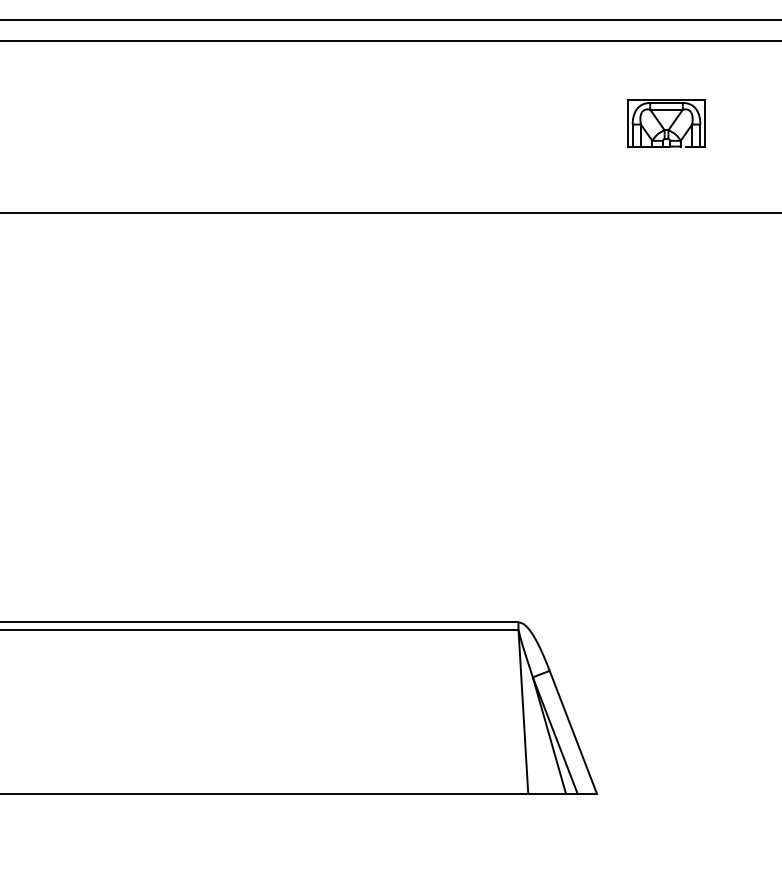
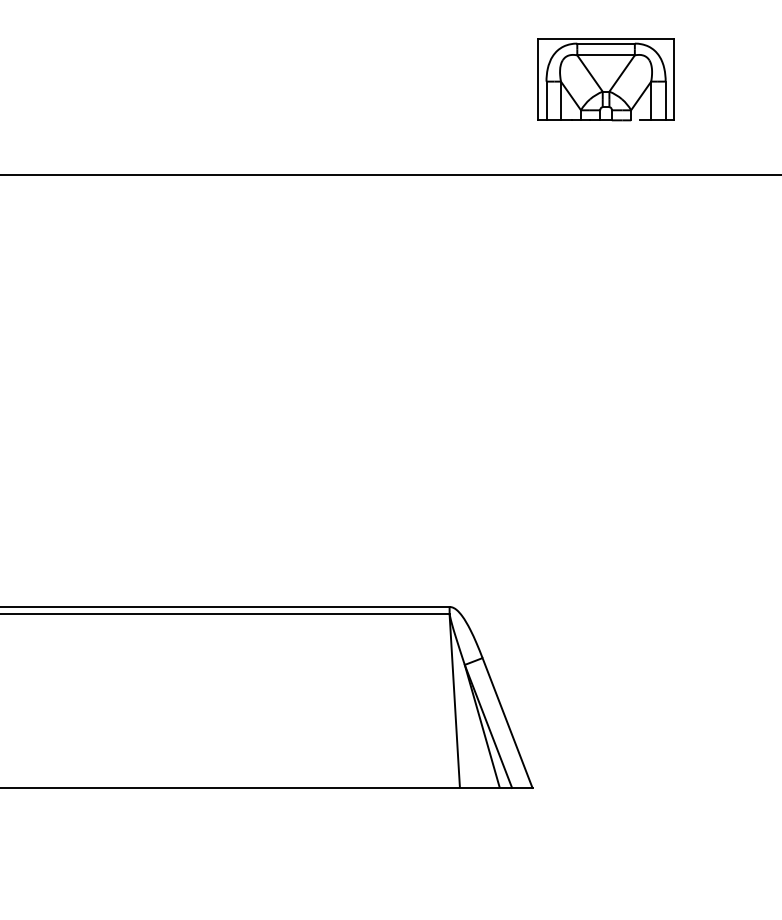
part: (666, 123) -> (606, 79), size x1.67

